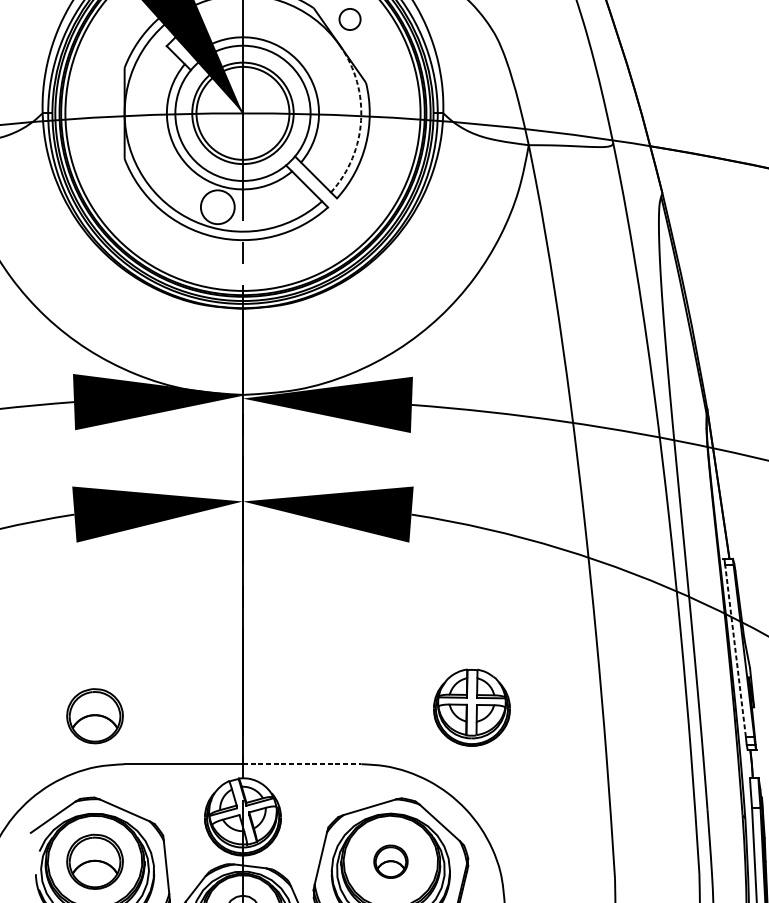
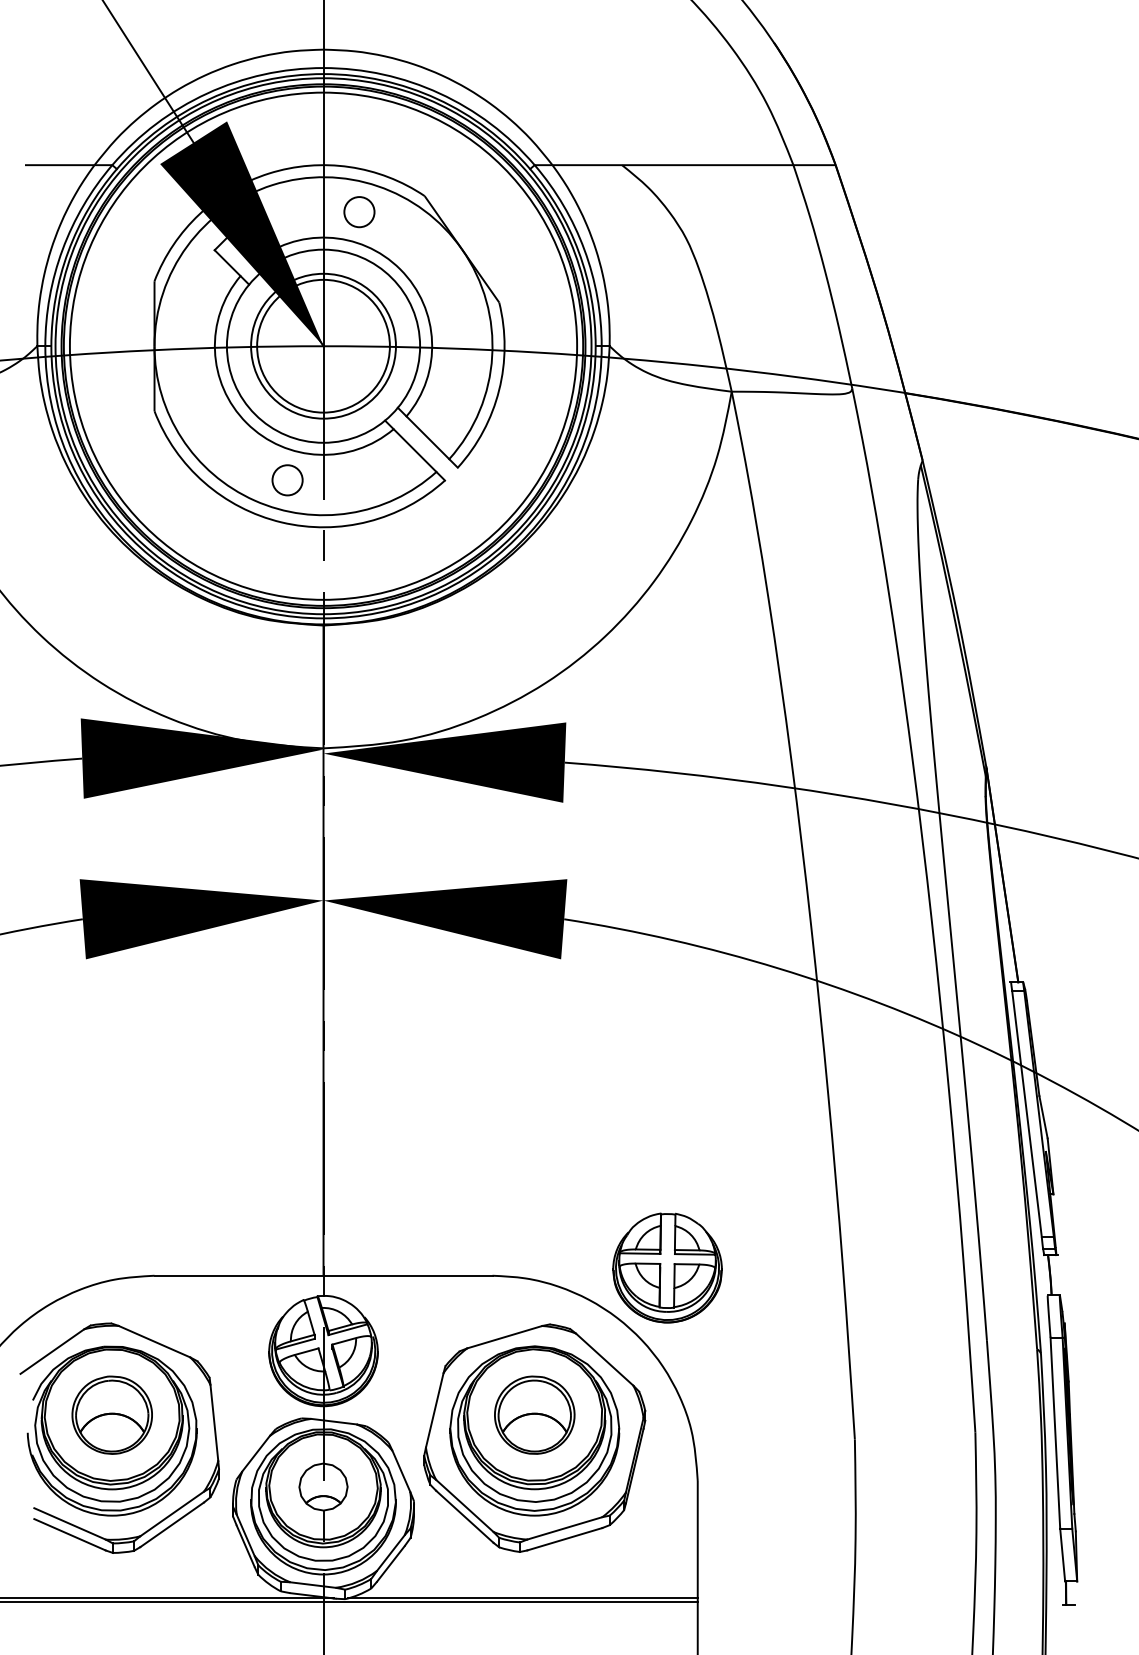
circle: (350, 19) -> (359, 212), moved
arc: (361, 120) -> (492, 356), dashed -> solid
circle: (217, 207) -> (287, 480), size x0.62
line: (735, 650) -> (1026, 1113), dashed -> solid
part: (471, 707) -> (667, 1267), moved
part: (94, 715) -> (111, 1206), removed
line: (302, 764) -> (408, 1275), dashed -> solid
part: (390, 861) -> (534, 1414), size x1.67

